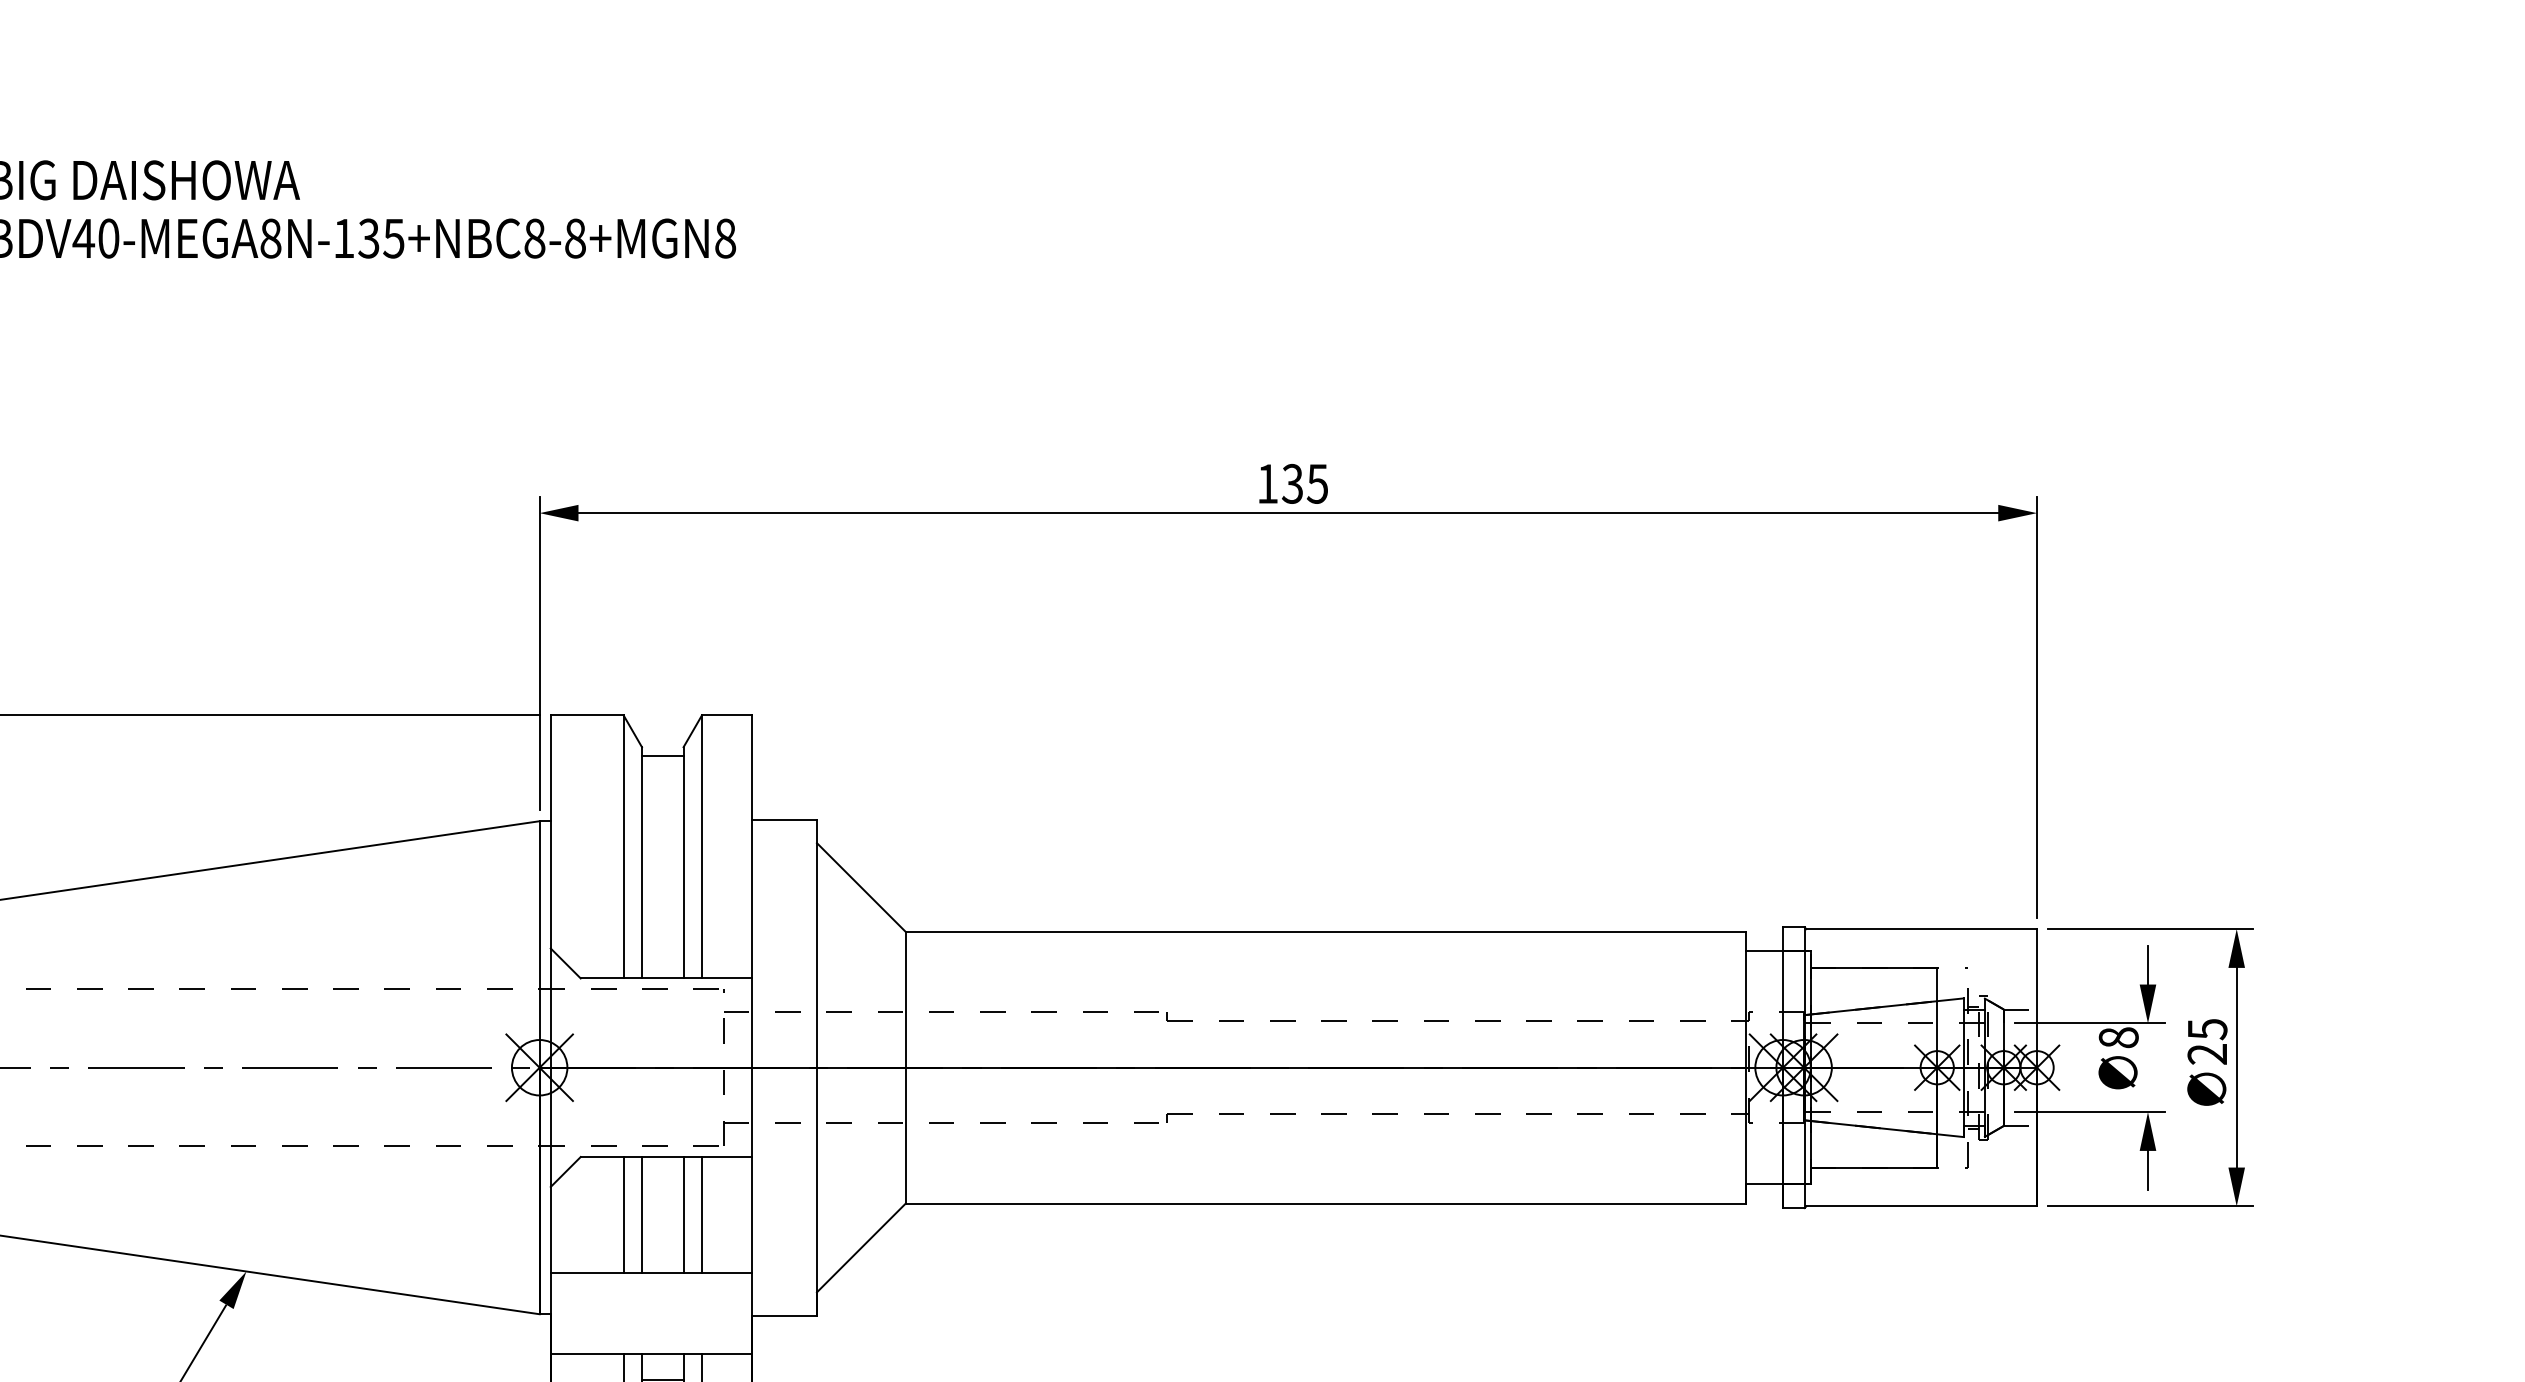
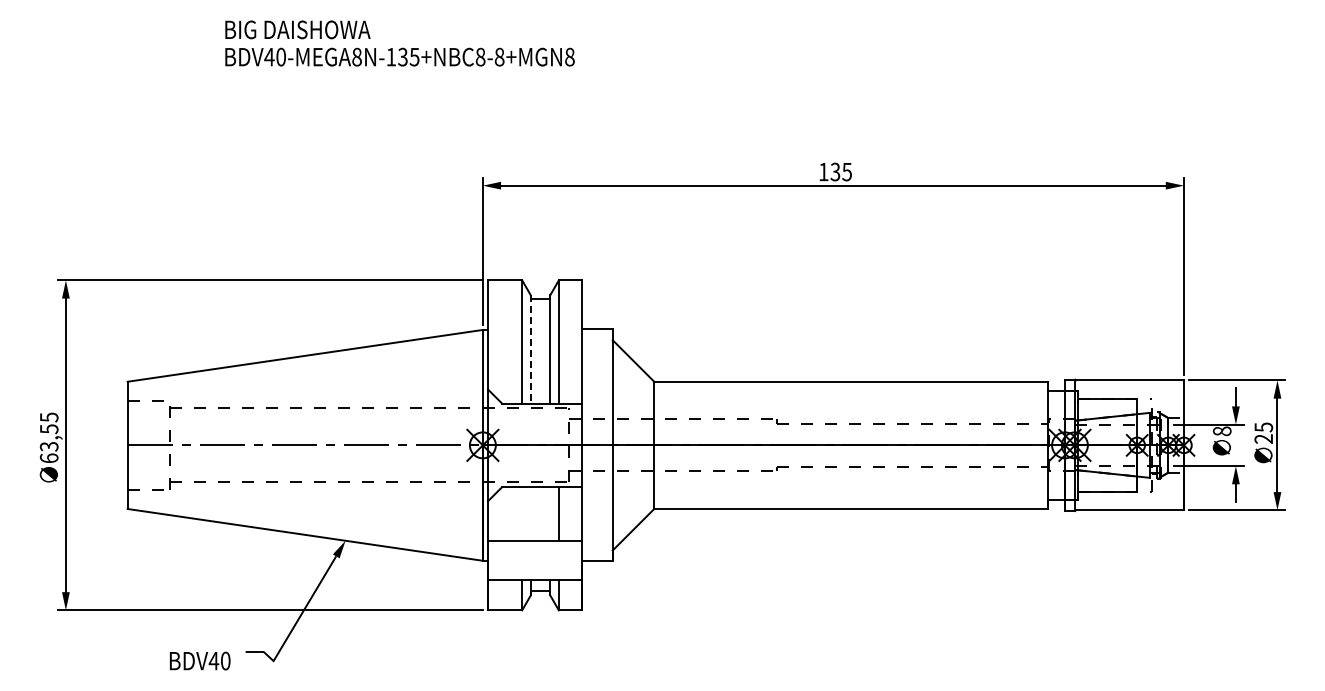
line: (641, 862) -> (530, 349), solid -> dashed
line: (624, 1215) -> (522, 514), removed
line: (641, 1215) -> (530, 514), removed
line: (684, 1215) -> (550, 514), removed

